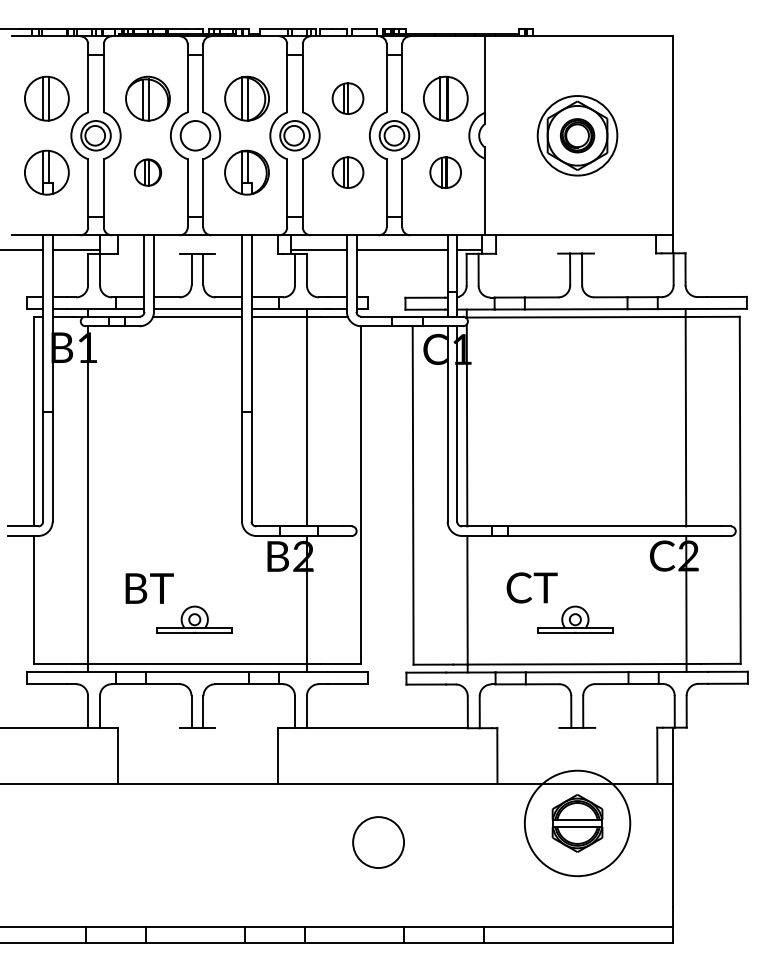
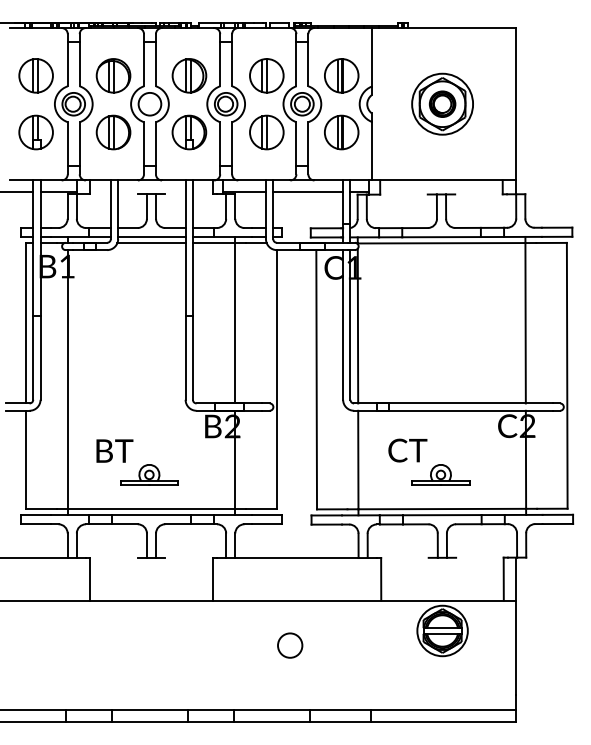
part: (347, 98) -> (266, 75), size x1.43
part: (147, 172) -> (113, 132), size x1.67
part: (347, 172) -> (266, 132), size x1.43
part: (445, 172) -> (341, 132), size x1.43
circle: (577, 823) -> (442, 631), size x0.62
circle: (378, 842) -> (290, 645), size x0.62

